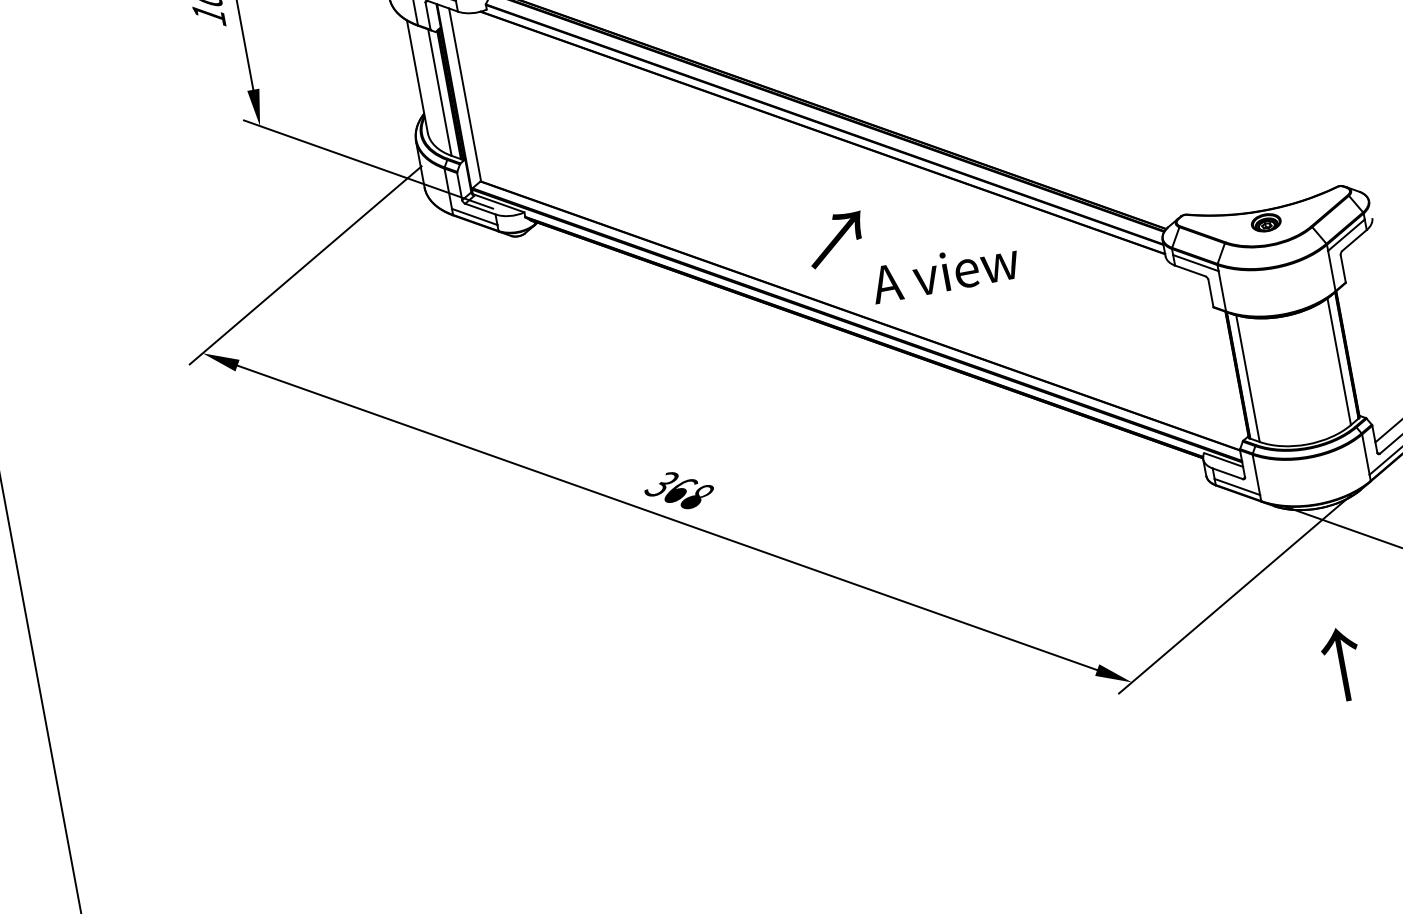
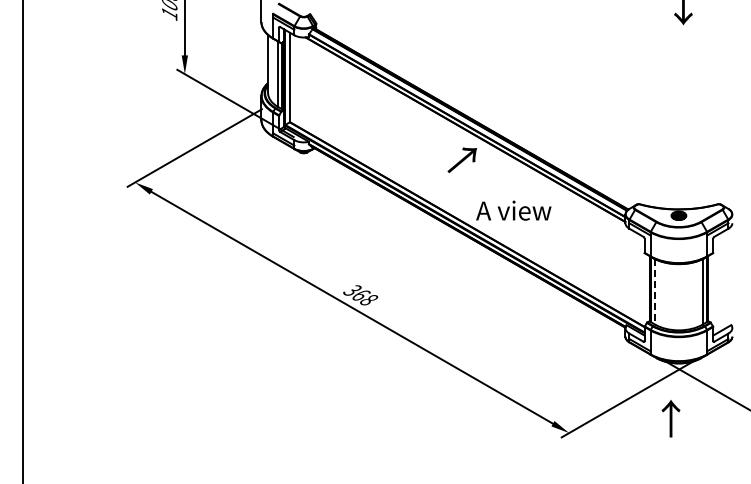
text: (836, 239) -> (462, 160), moved
line: (1248, 377) -> (655, 291), solid -> dashed
text: (1341, 664) -> (670, 418), moved

